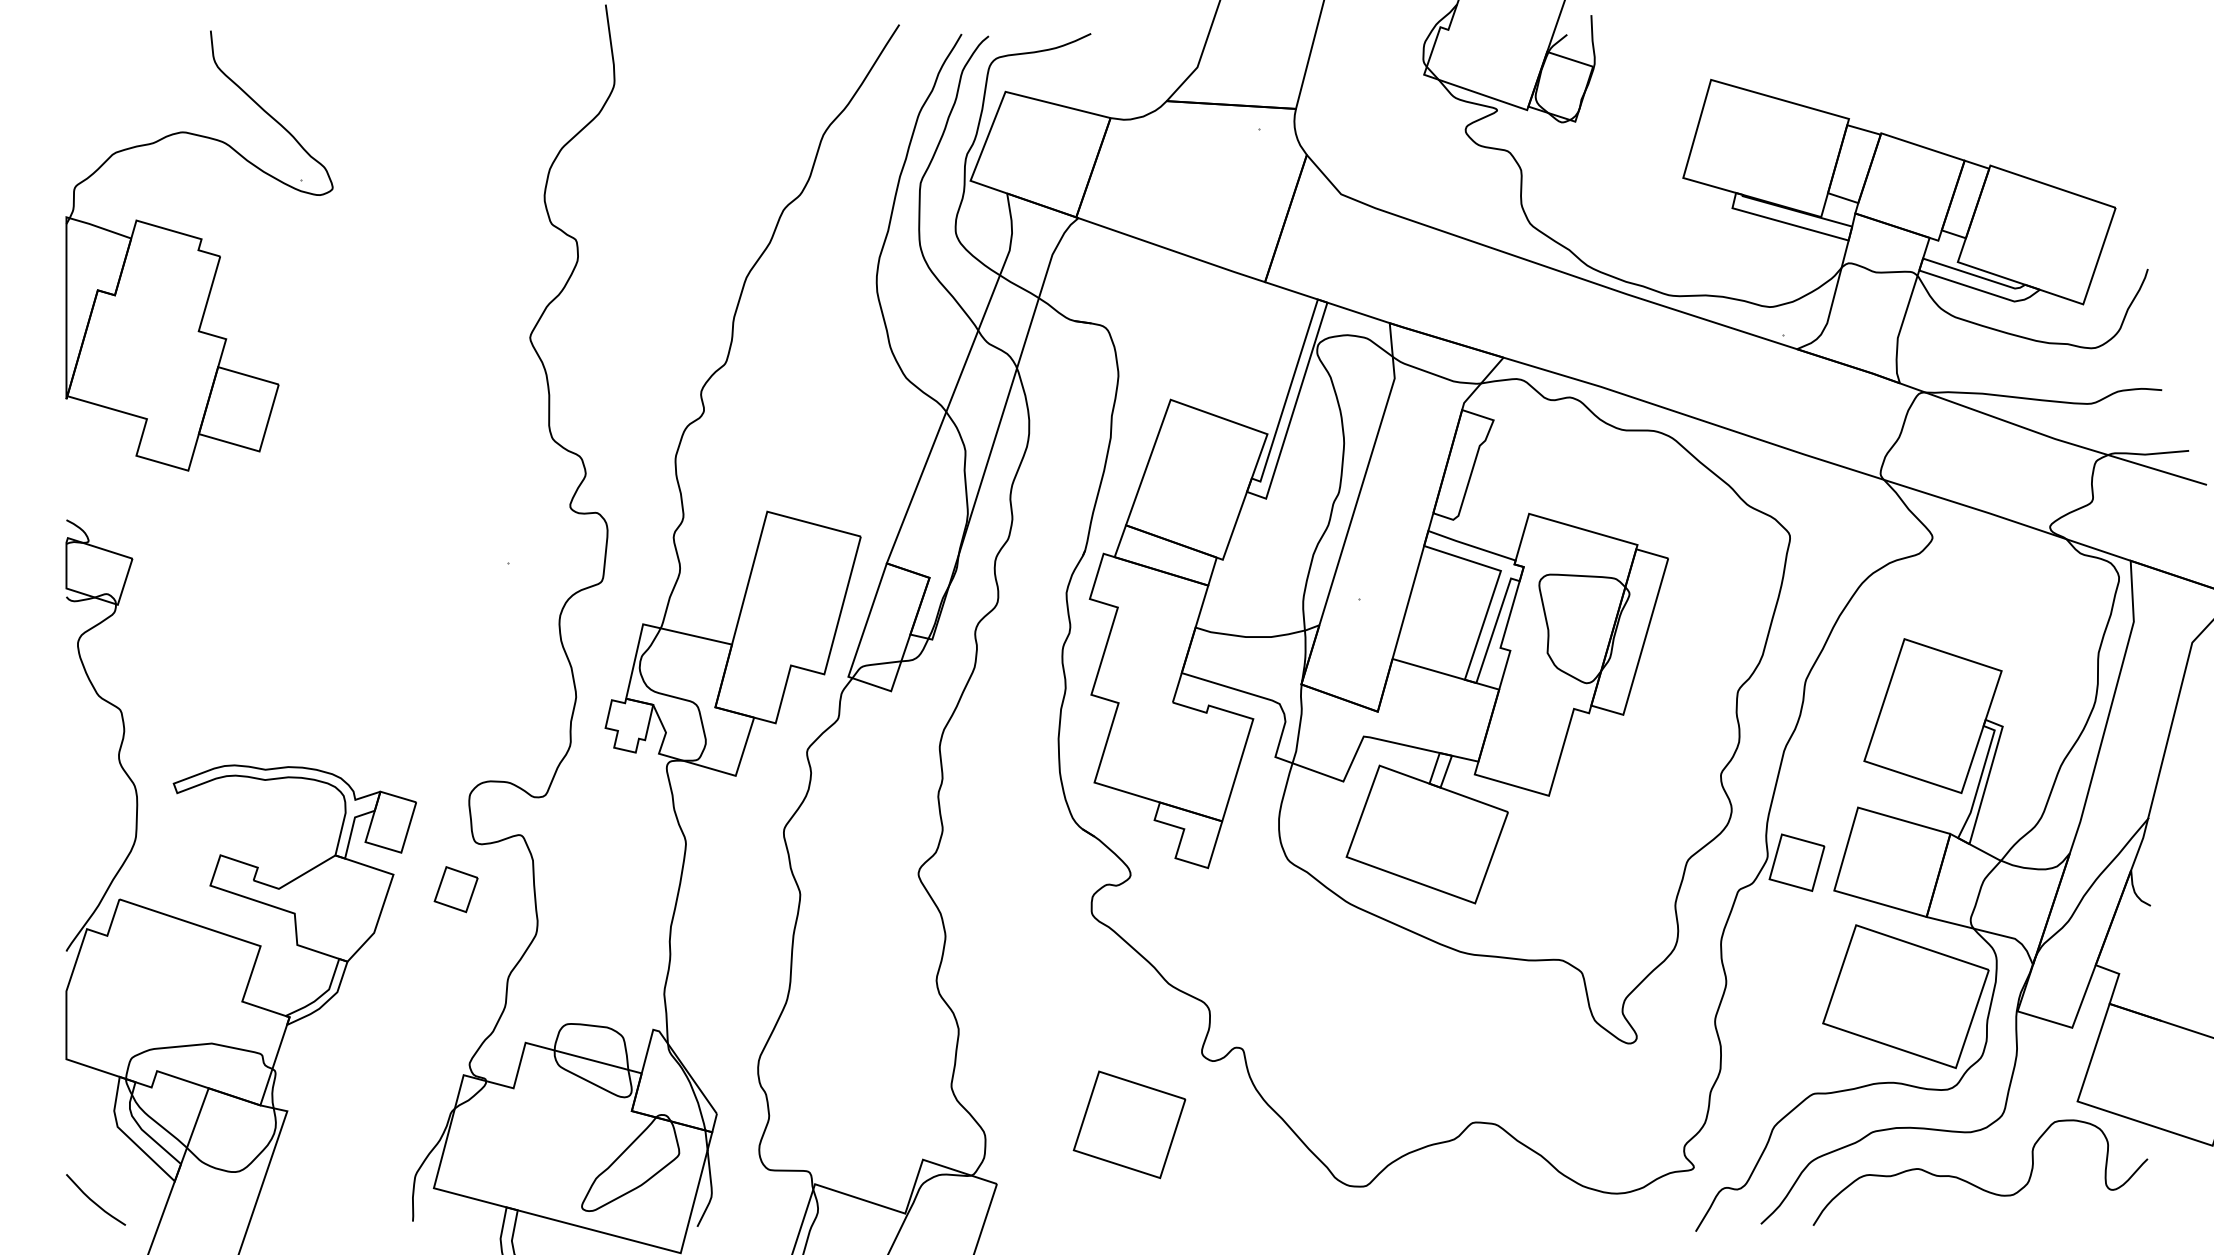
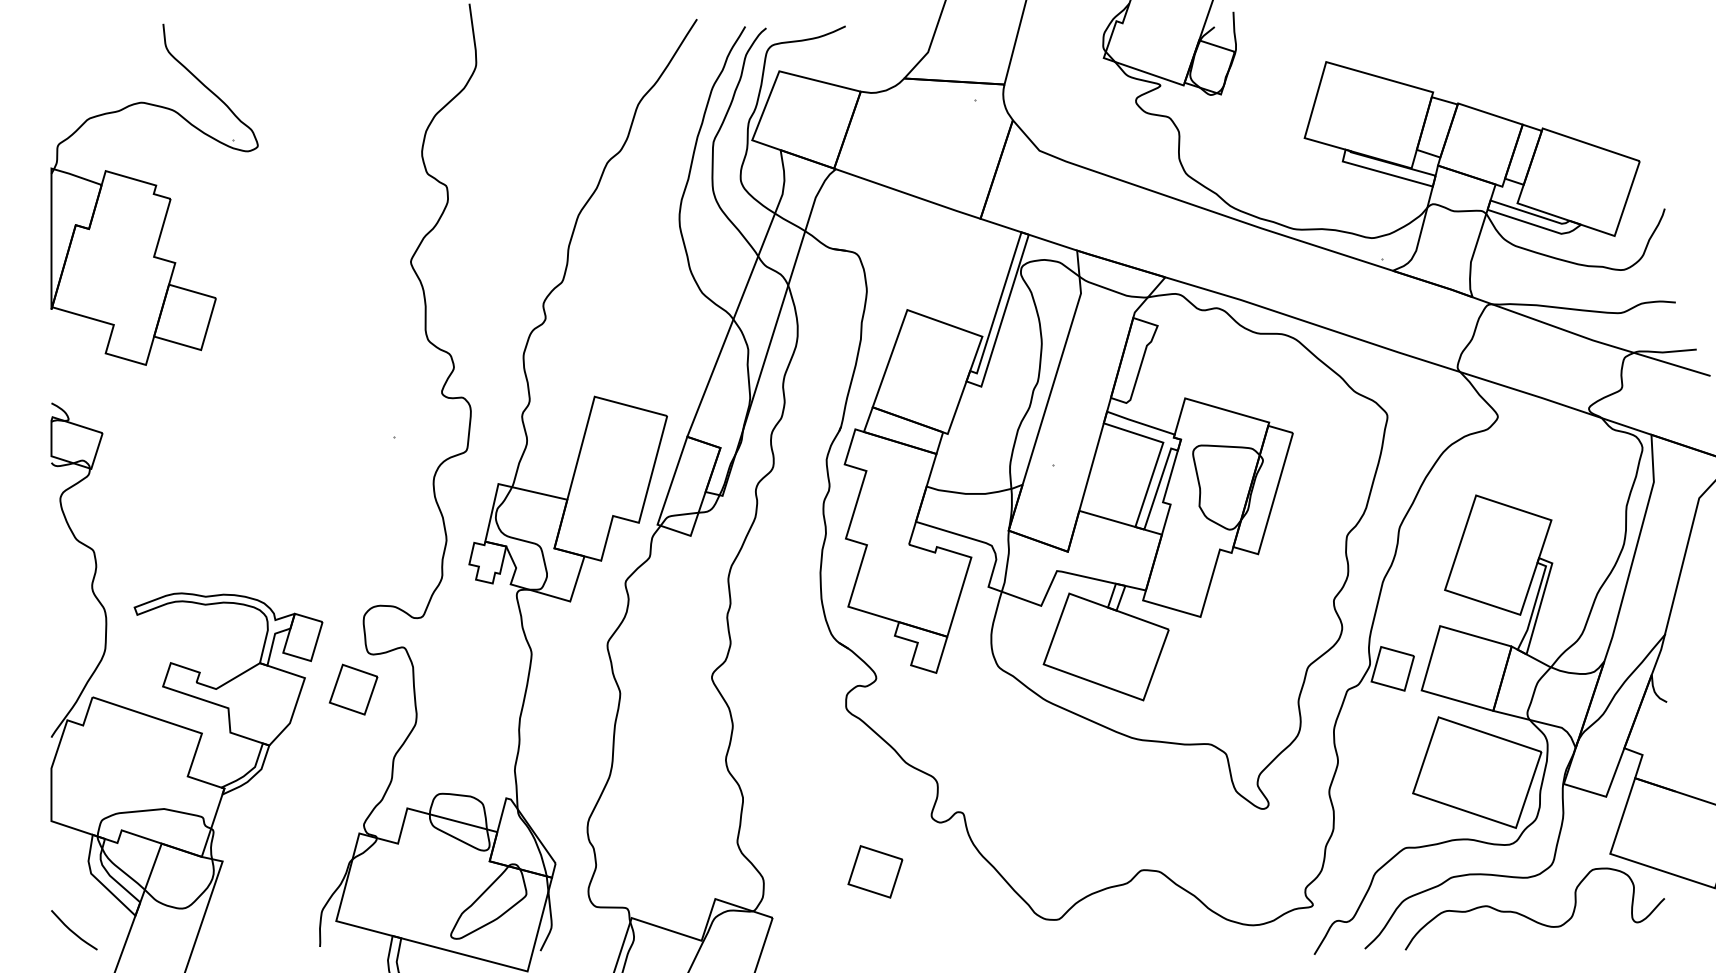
part: (455, 889) -> (353, 689), size x1.43
part: (1129, 1124) -> (875, 871), size x0.62

